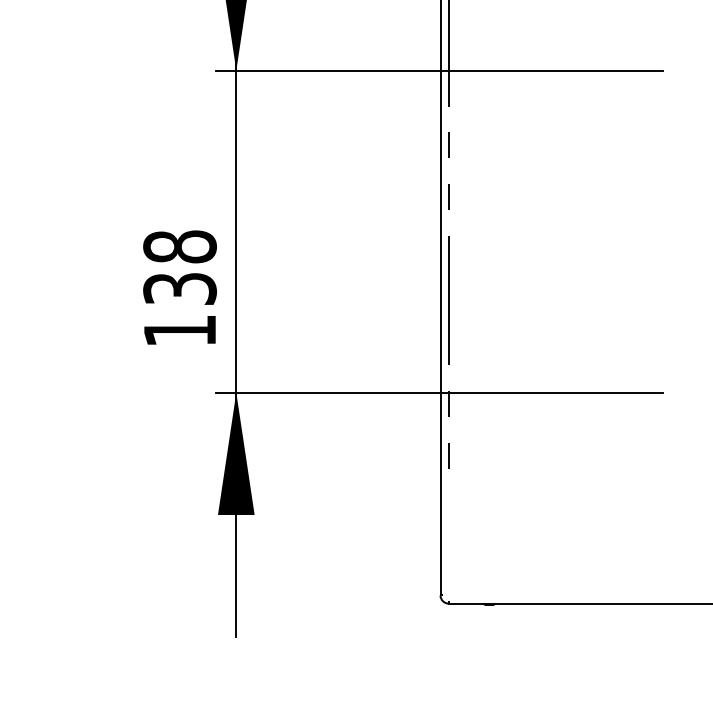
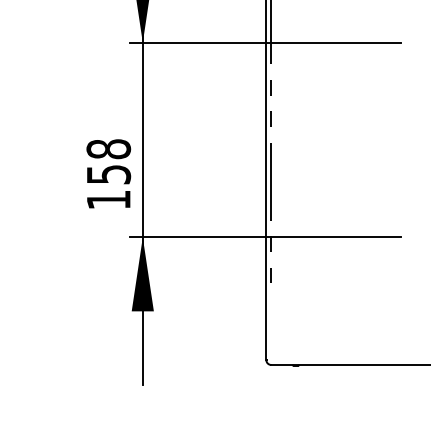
text: (179, 288) -> (108, 174), 138 -> 158

